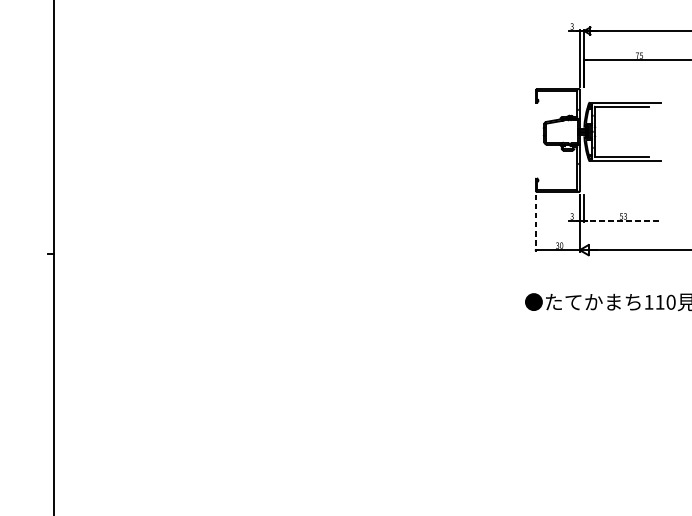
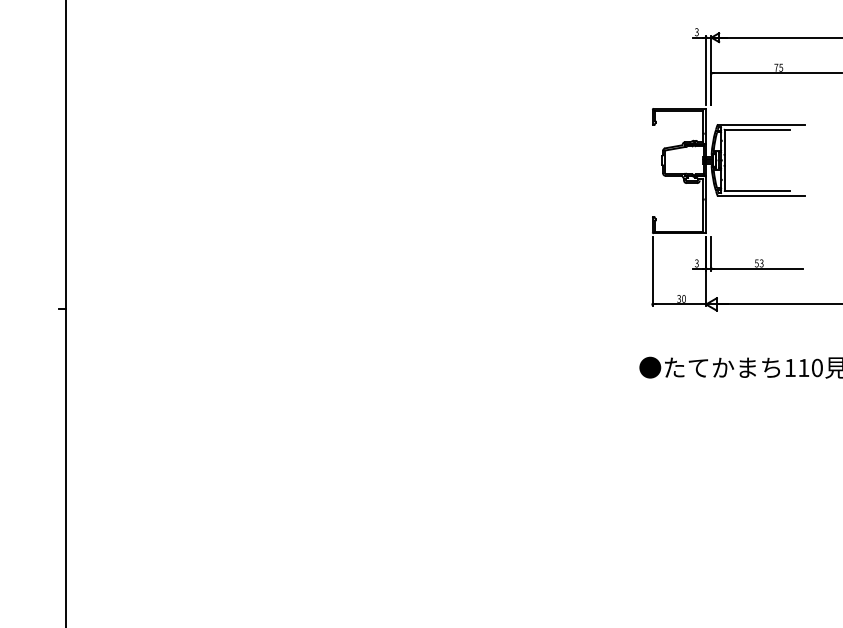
line: (622, 220) -> (758, 268), dashed -> solid
line: (535, 223) -> (652, 271), dashed -> solid

